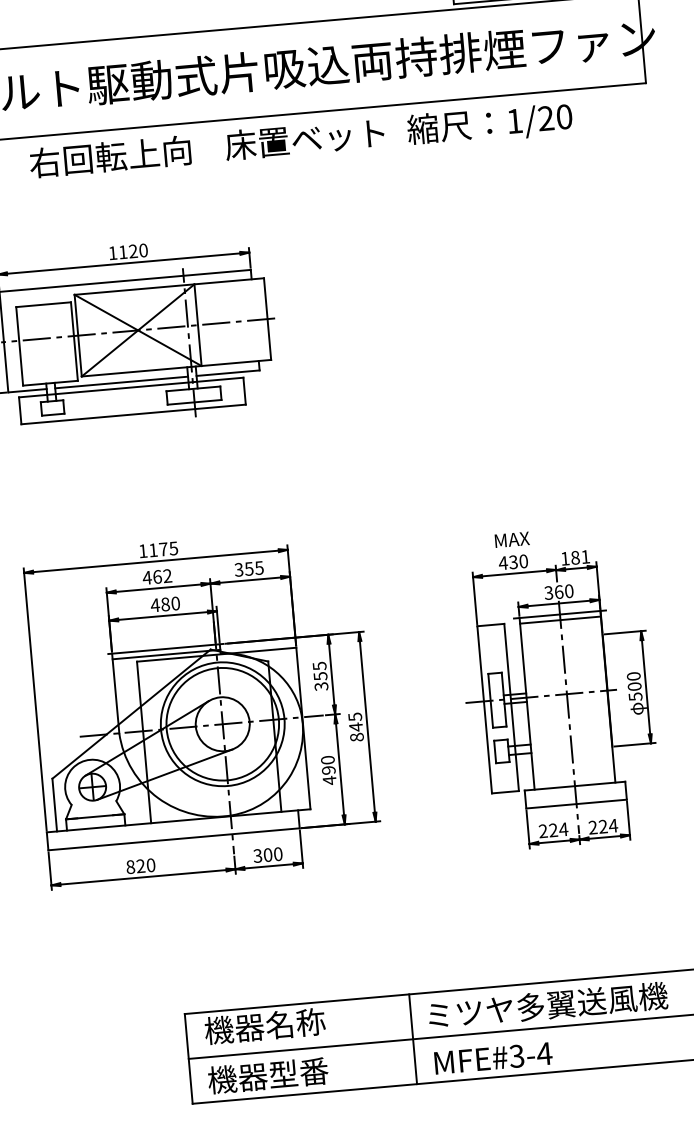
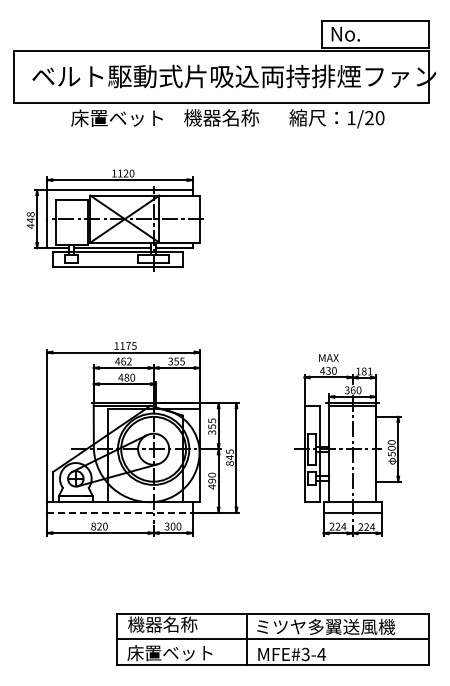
text: (303, 138) -> (229, 117), 床置ベット -> 機器名称
text: (109, 155) -> (117, 117), 右回転上向 -> 床置ベット
line: (173, 838) -> (119, 512), solid -> dashed
text: (281, 1075) -> (169, 653), 機器型番 -> 床置ベット

